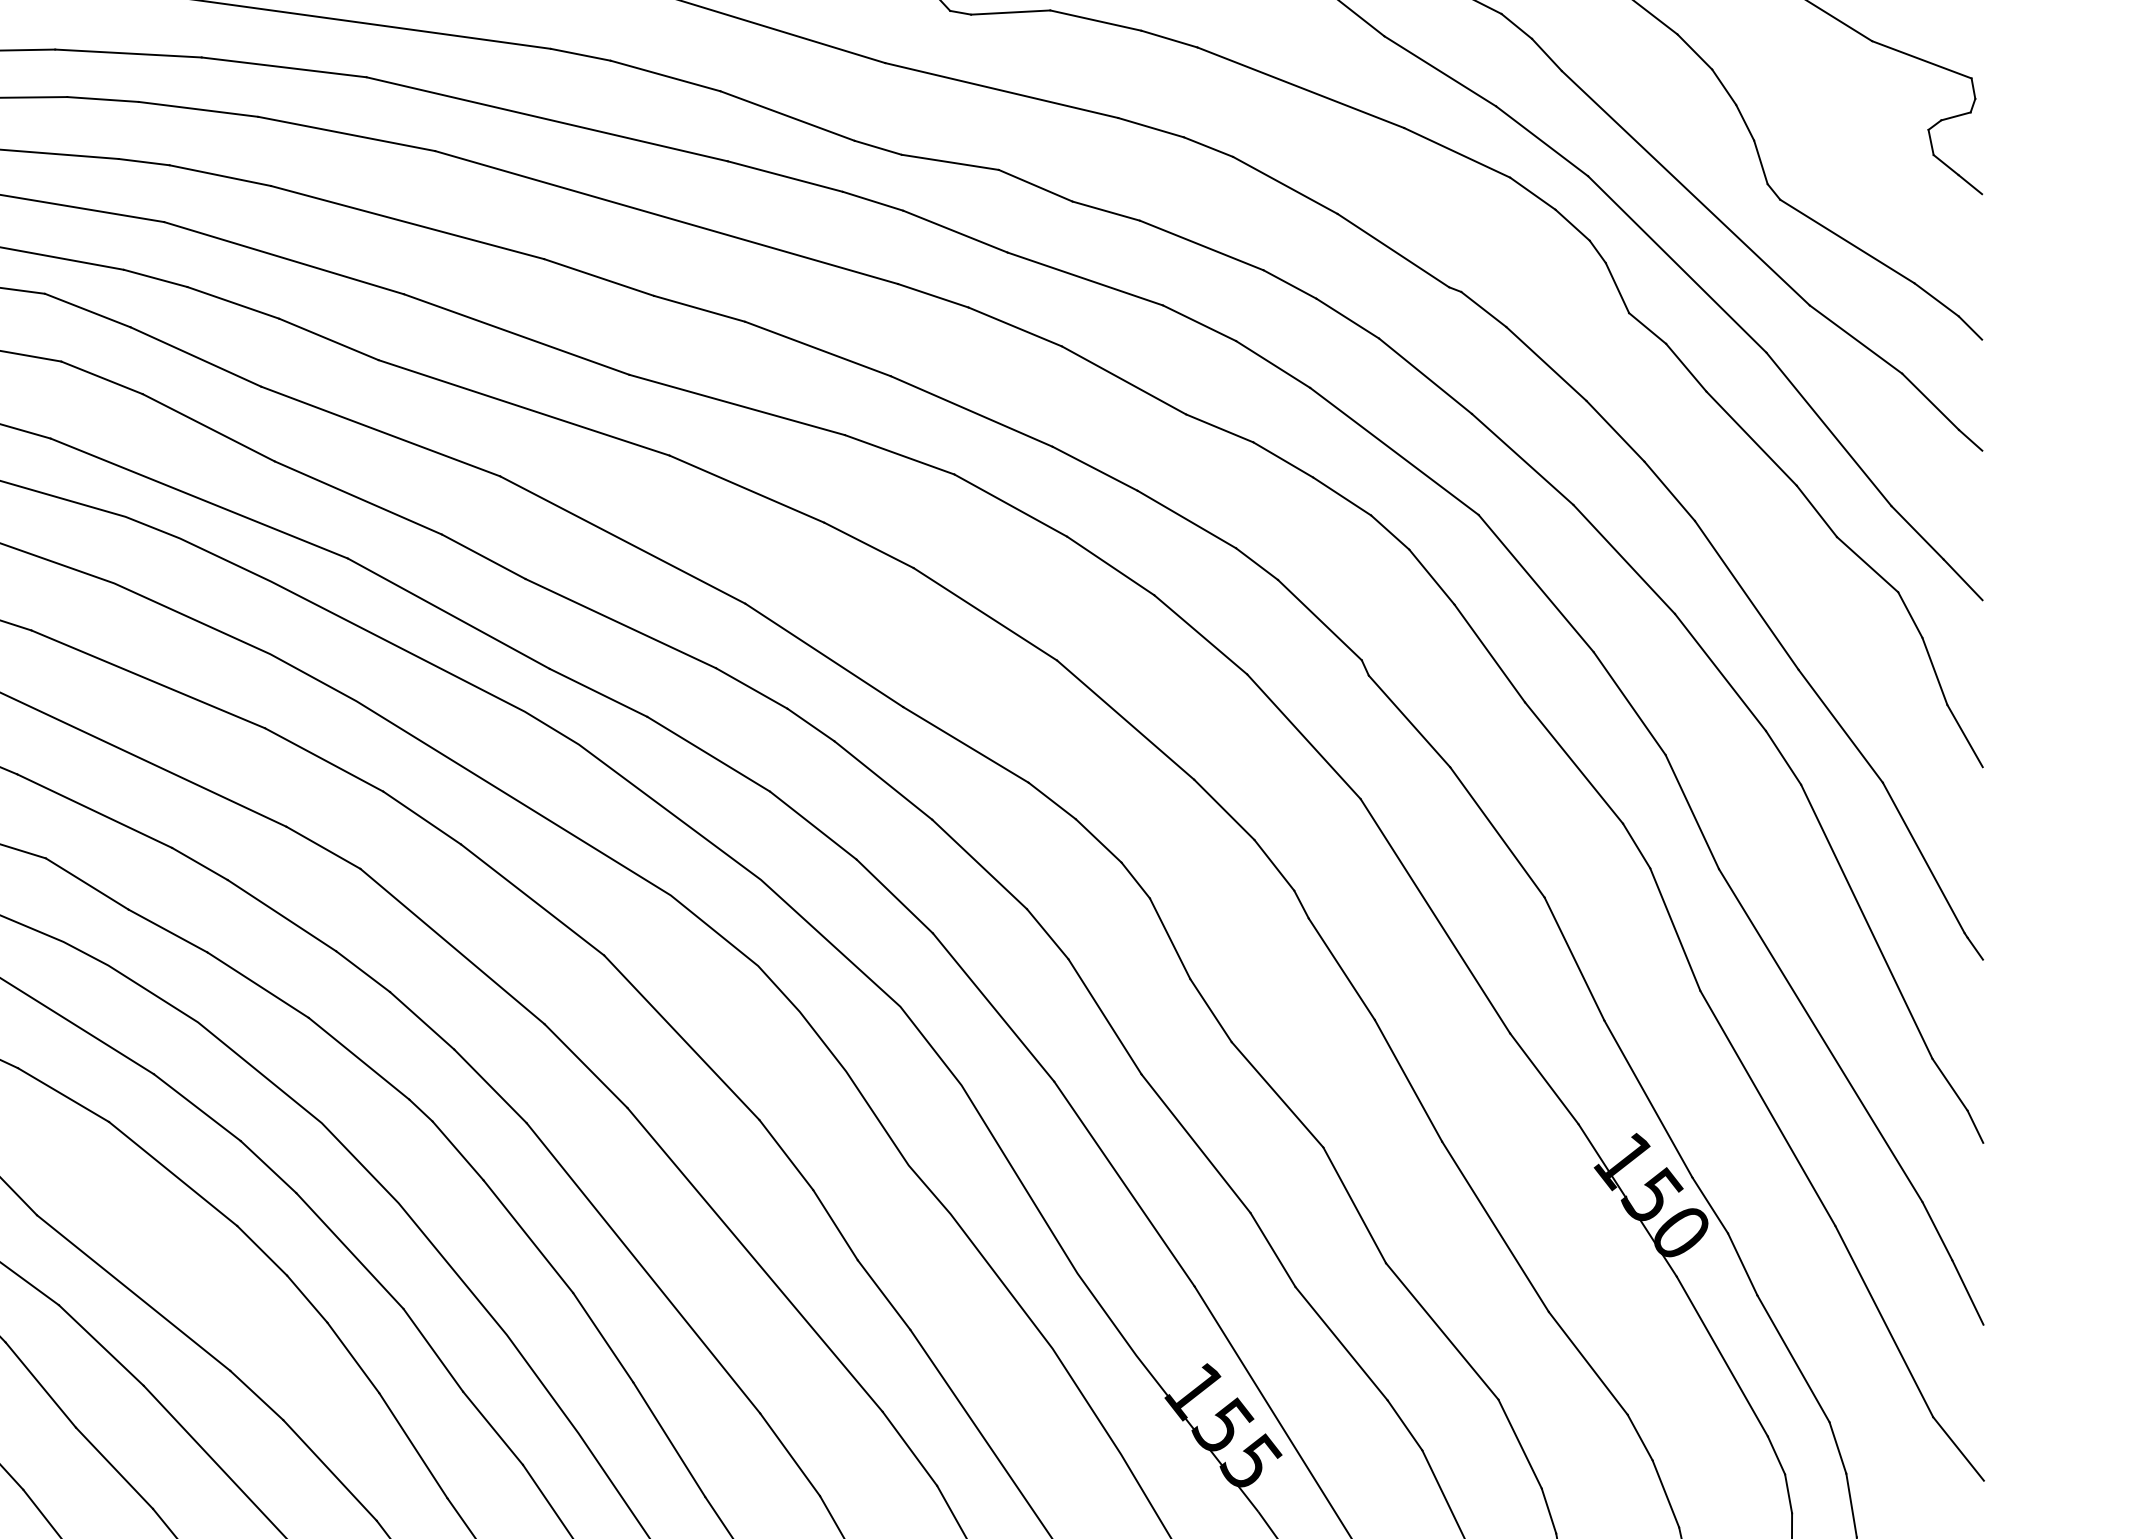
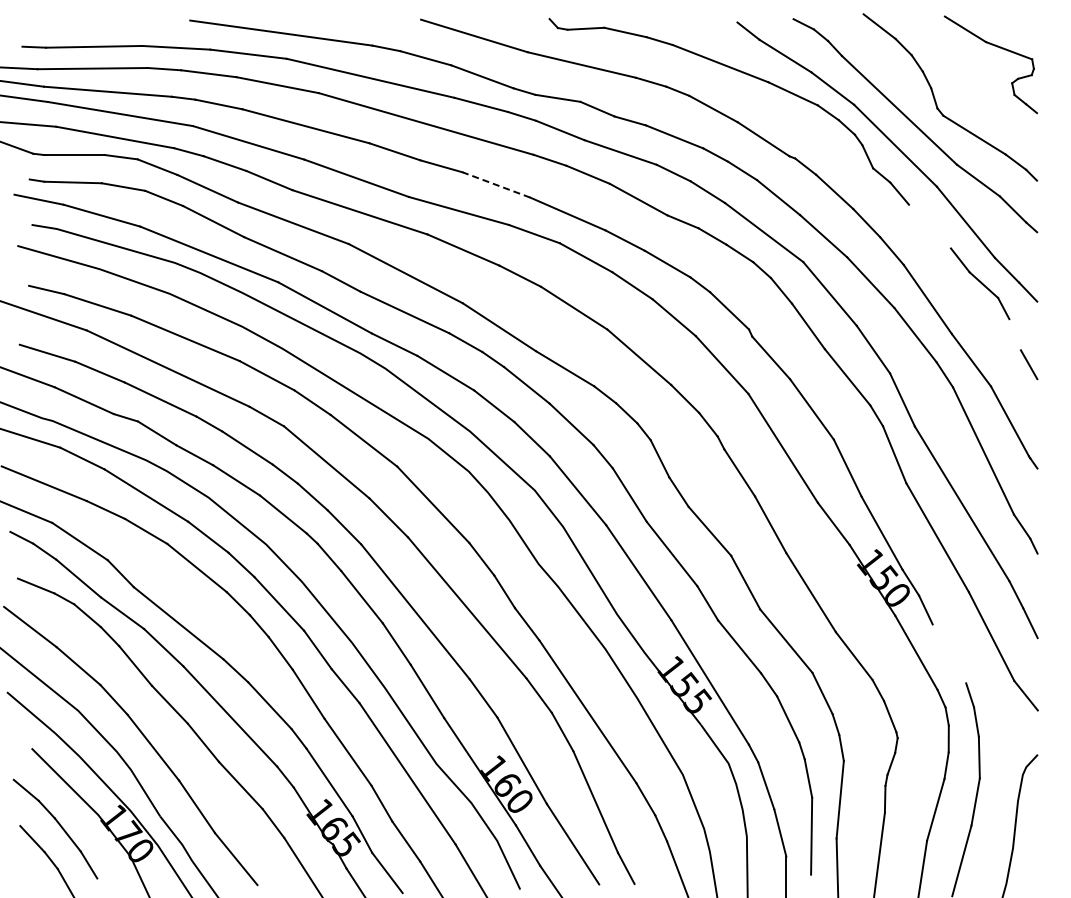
line: (817, 347) -> (496, 184), solid -> dashed
line: (1750, 438) -> (929, 226), removed
line: (1933, 670) -> (1014, 334), removed
line: (1793, 1357) -> (949, 653), removed

